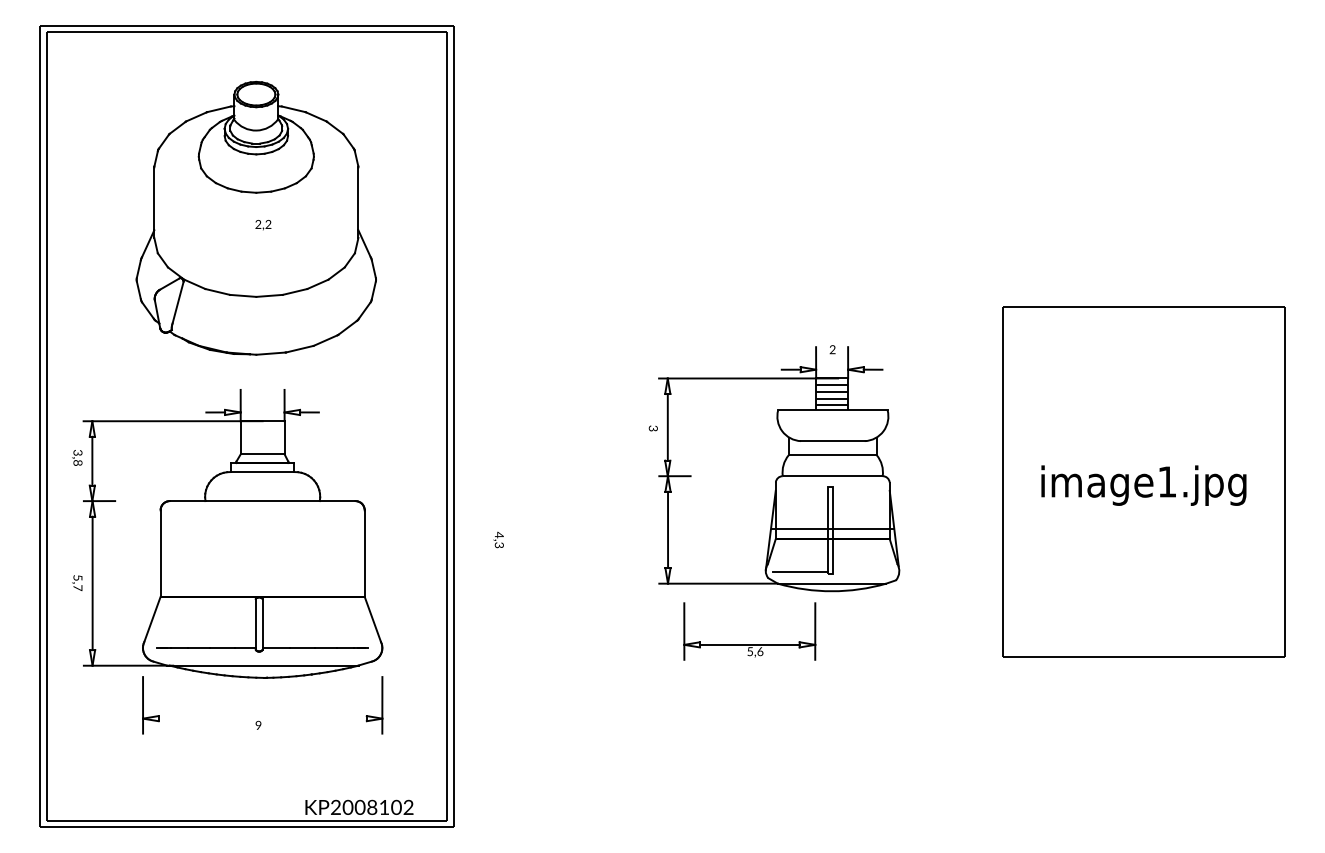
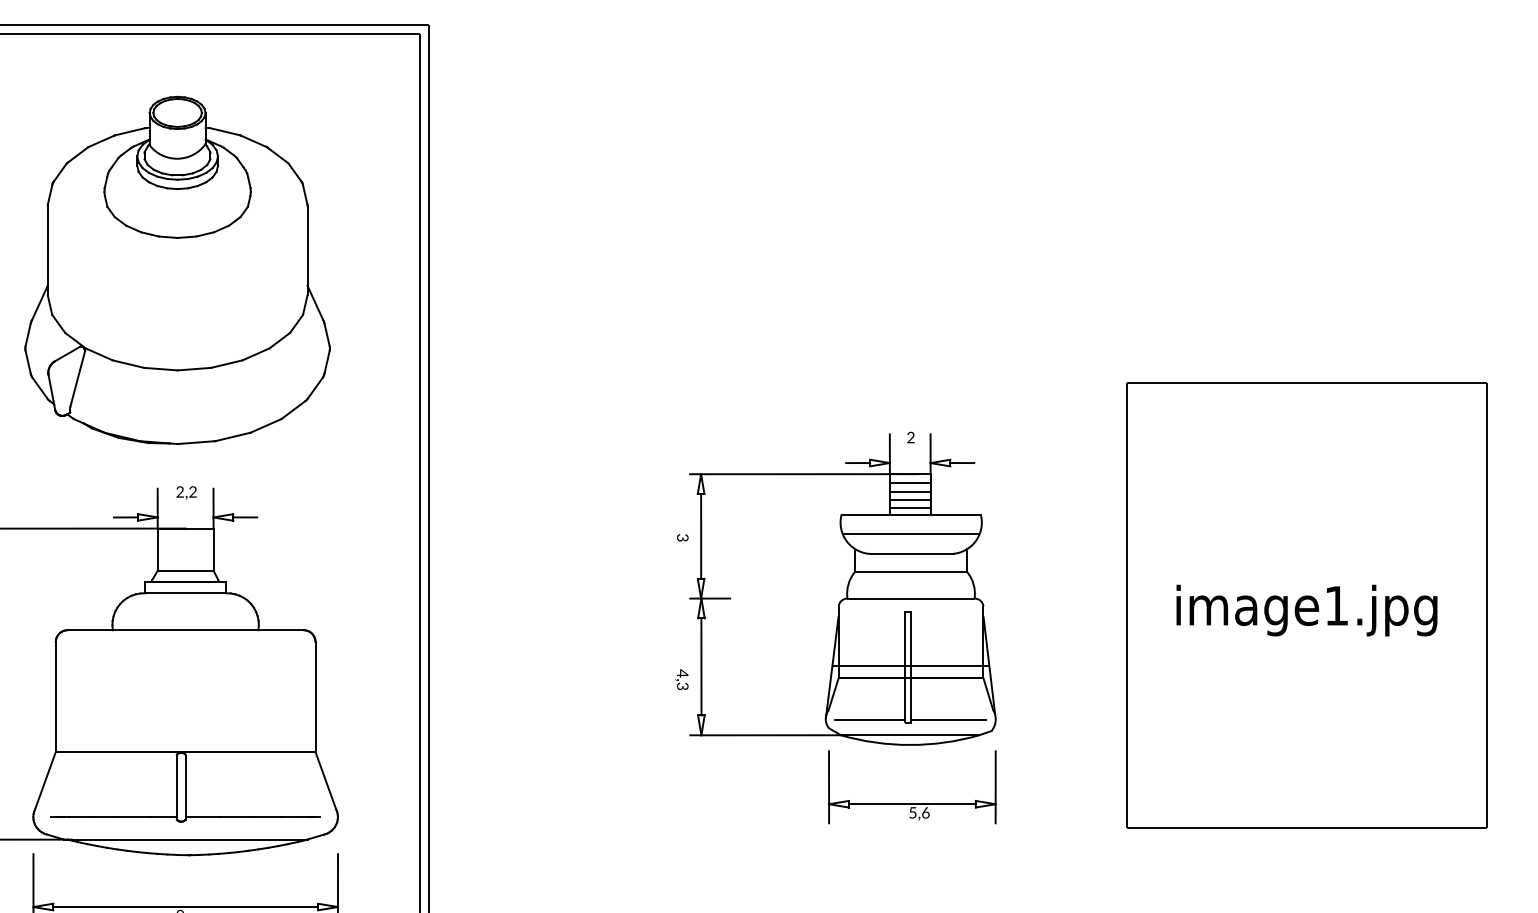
text: (263, 225) -> (186, 493), moved
line: (832, 425) -> (910, 534), added
text: (498, 539) -> (681, 679), moved
line: (862, 571) -> (948, 719), added
part: (749, 644) -> (911, 803), moved
line: (262, 718) -> (185, 906), added

